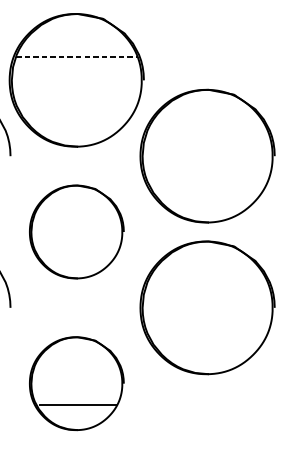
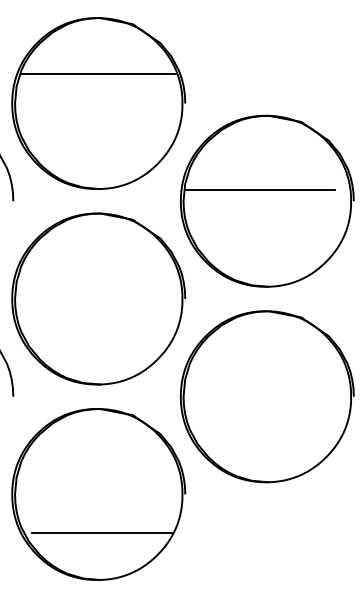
line: (77, 57) -> (99, 73), dashed -> solid
line: (202, 147) -> (260, 189), added
part: (76, 231) -> (98, 298), size x1.43
part: (76, 383) -> (98, 494), size x1.43

